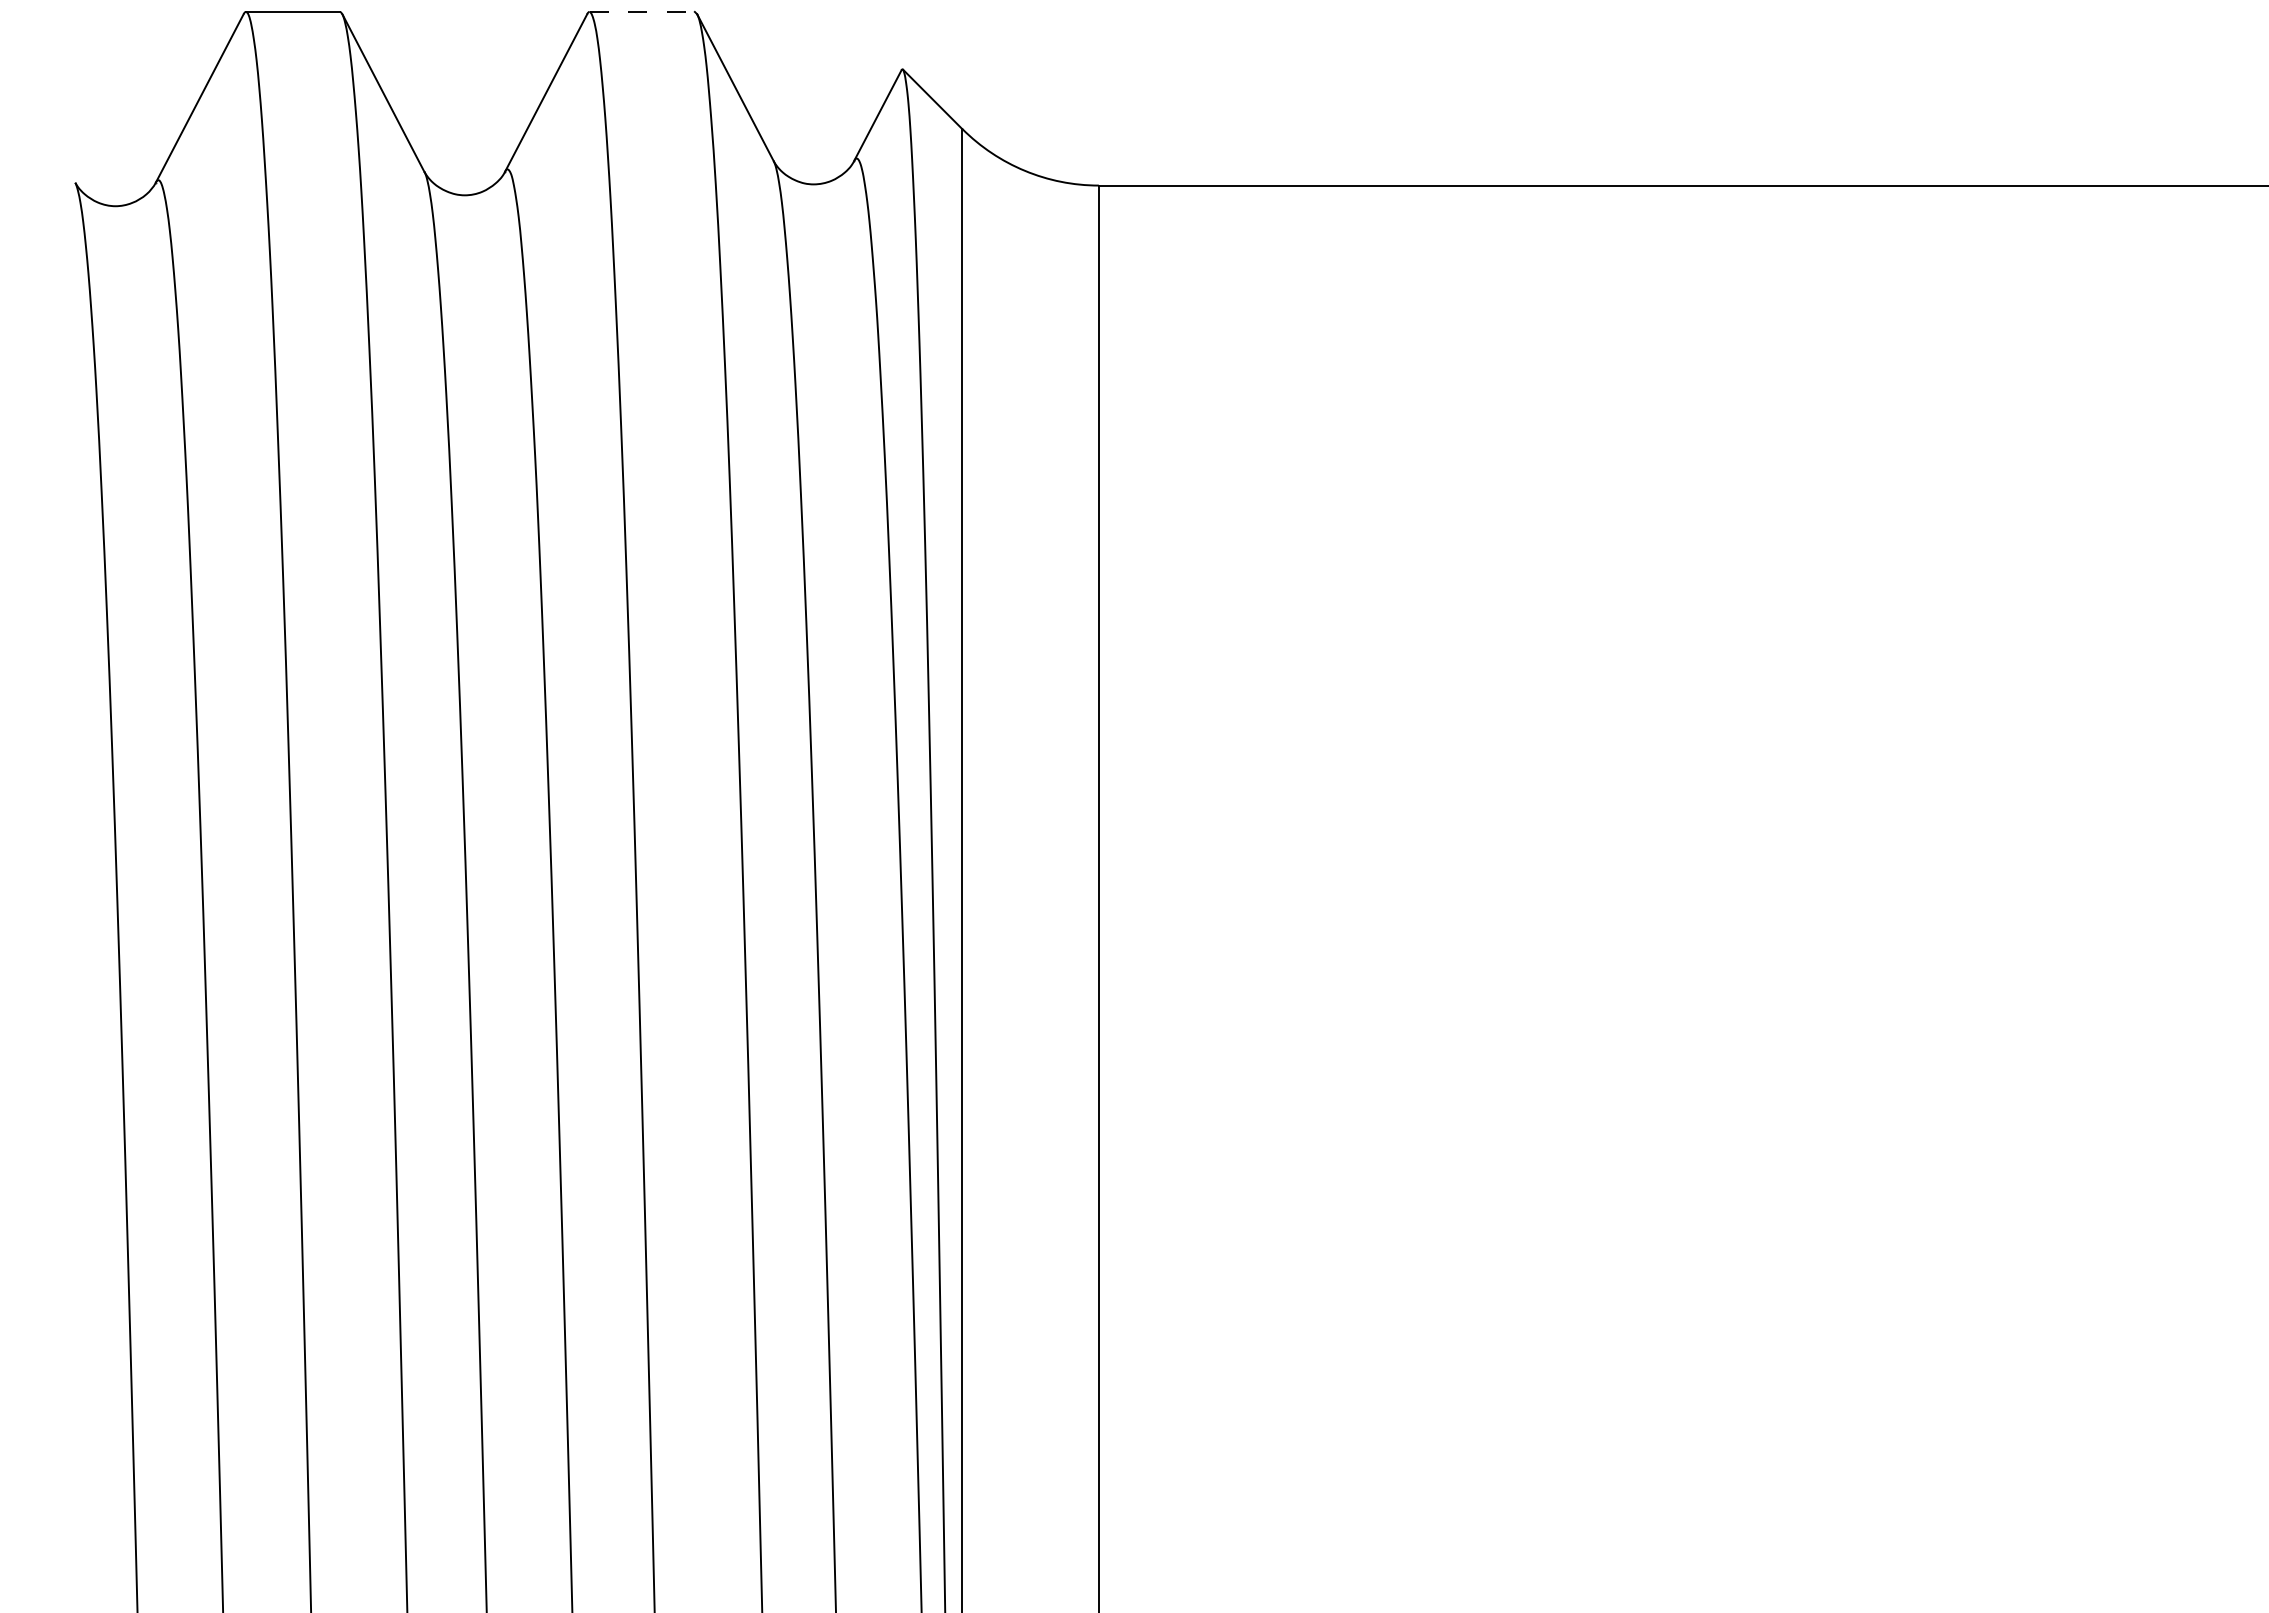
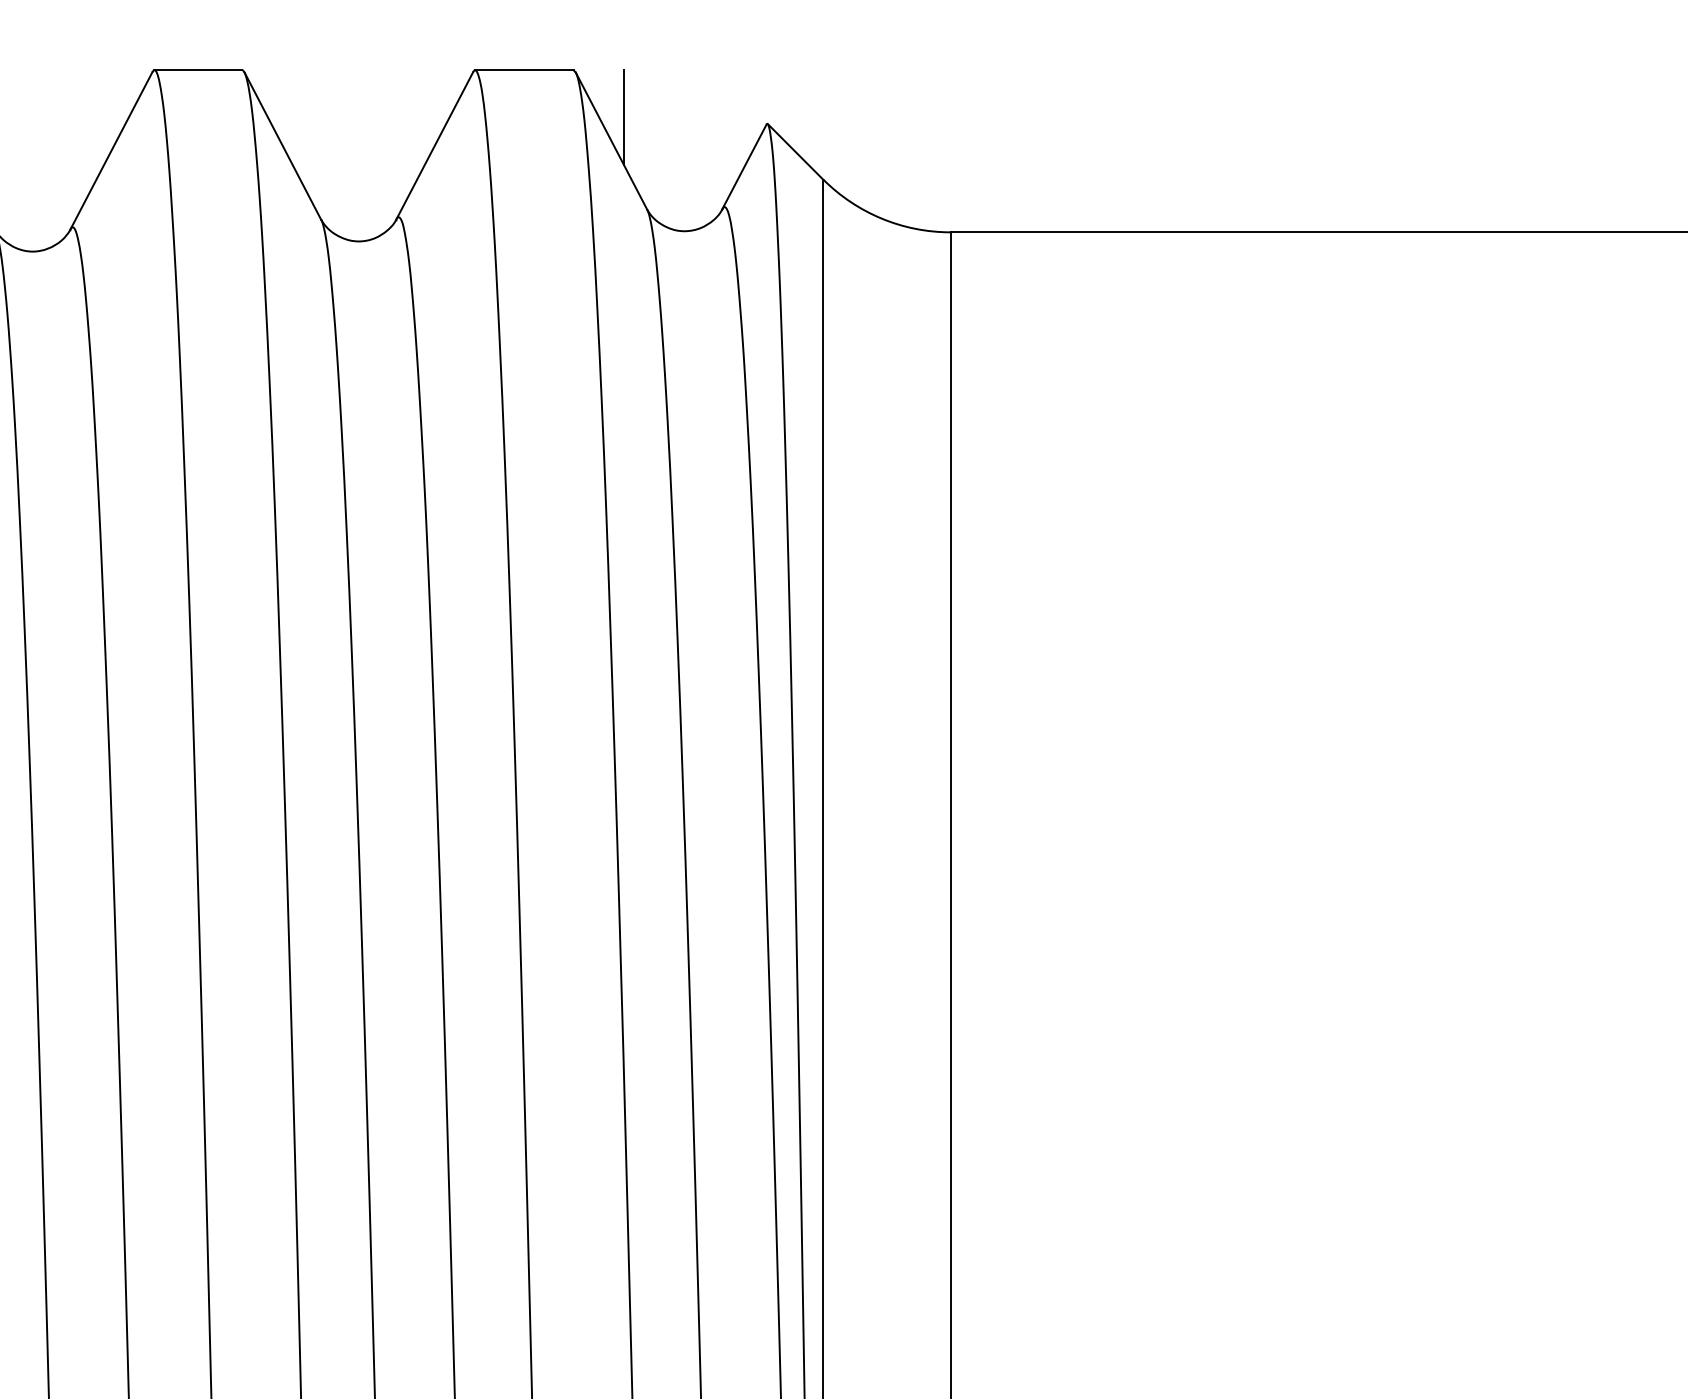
line: (642, 11) -> (524, 69), dashed -> solid
line: (748, 62) -> (623, 117), added

